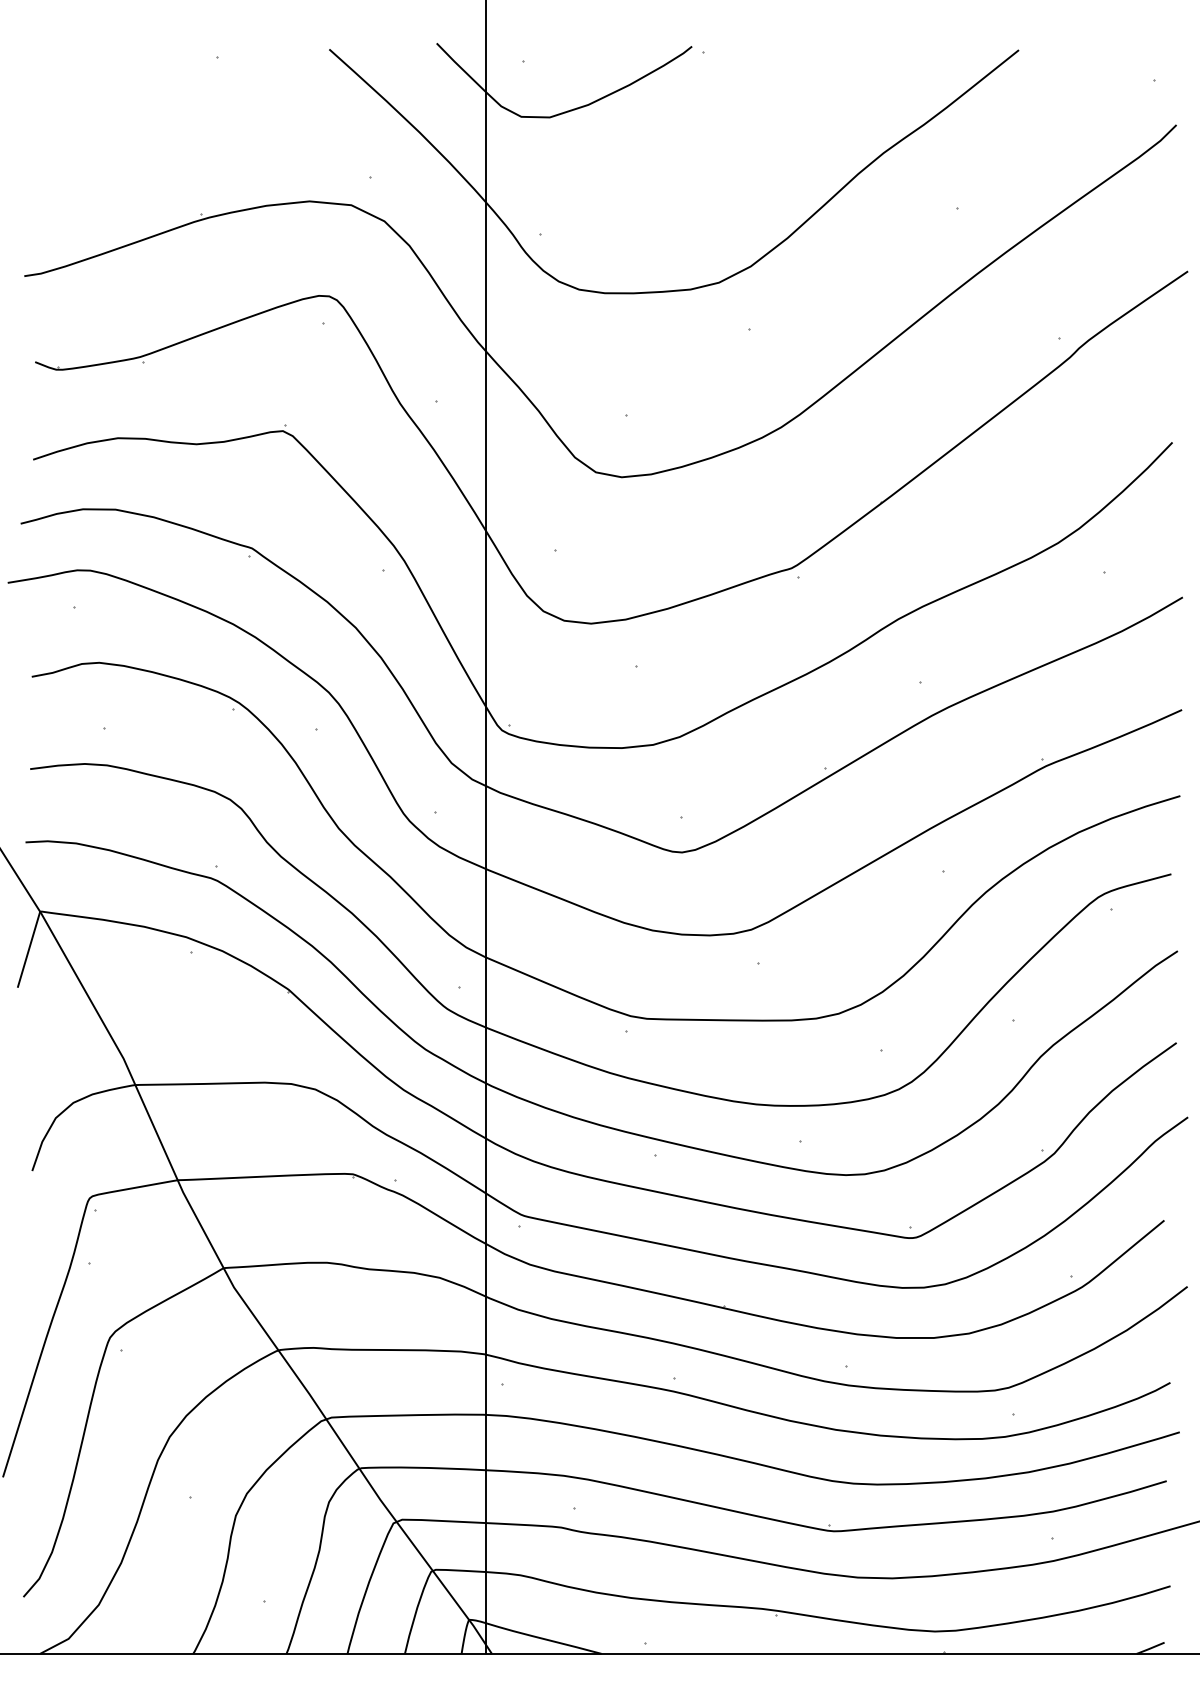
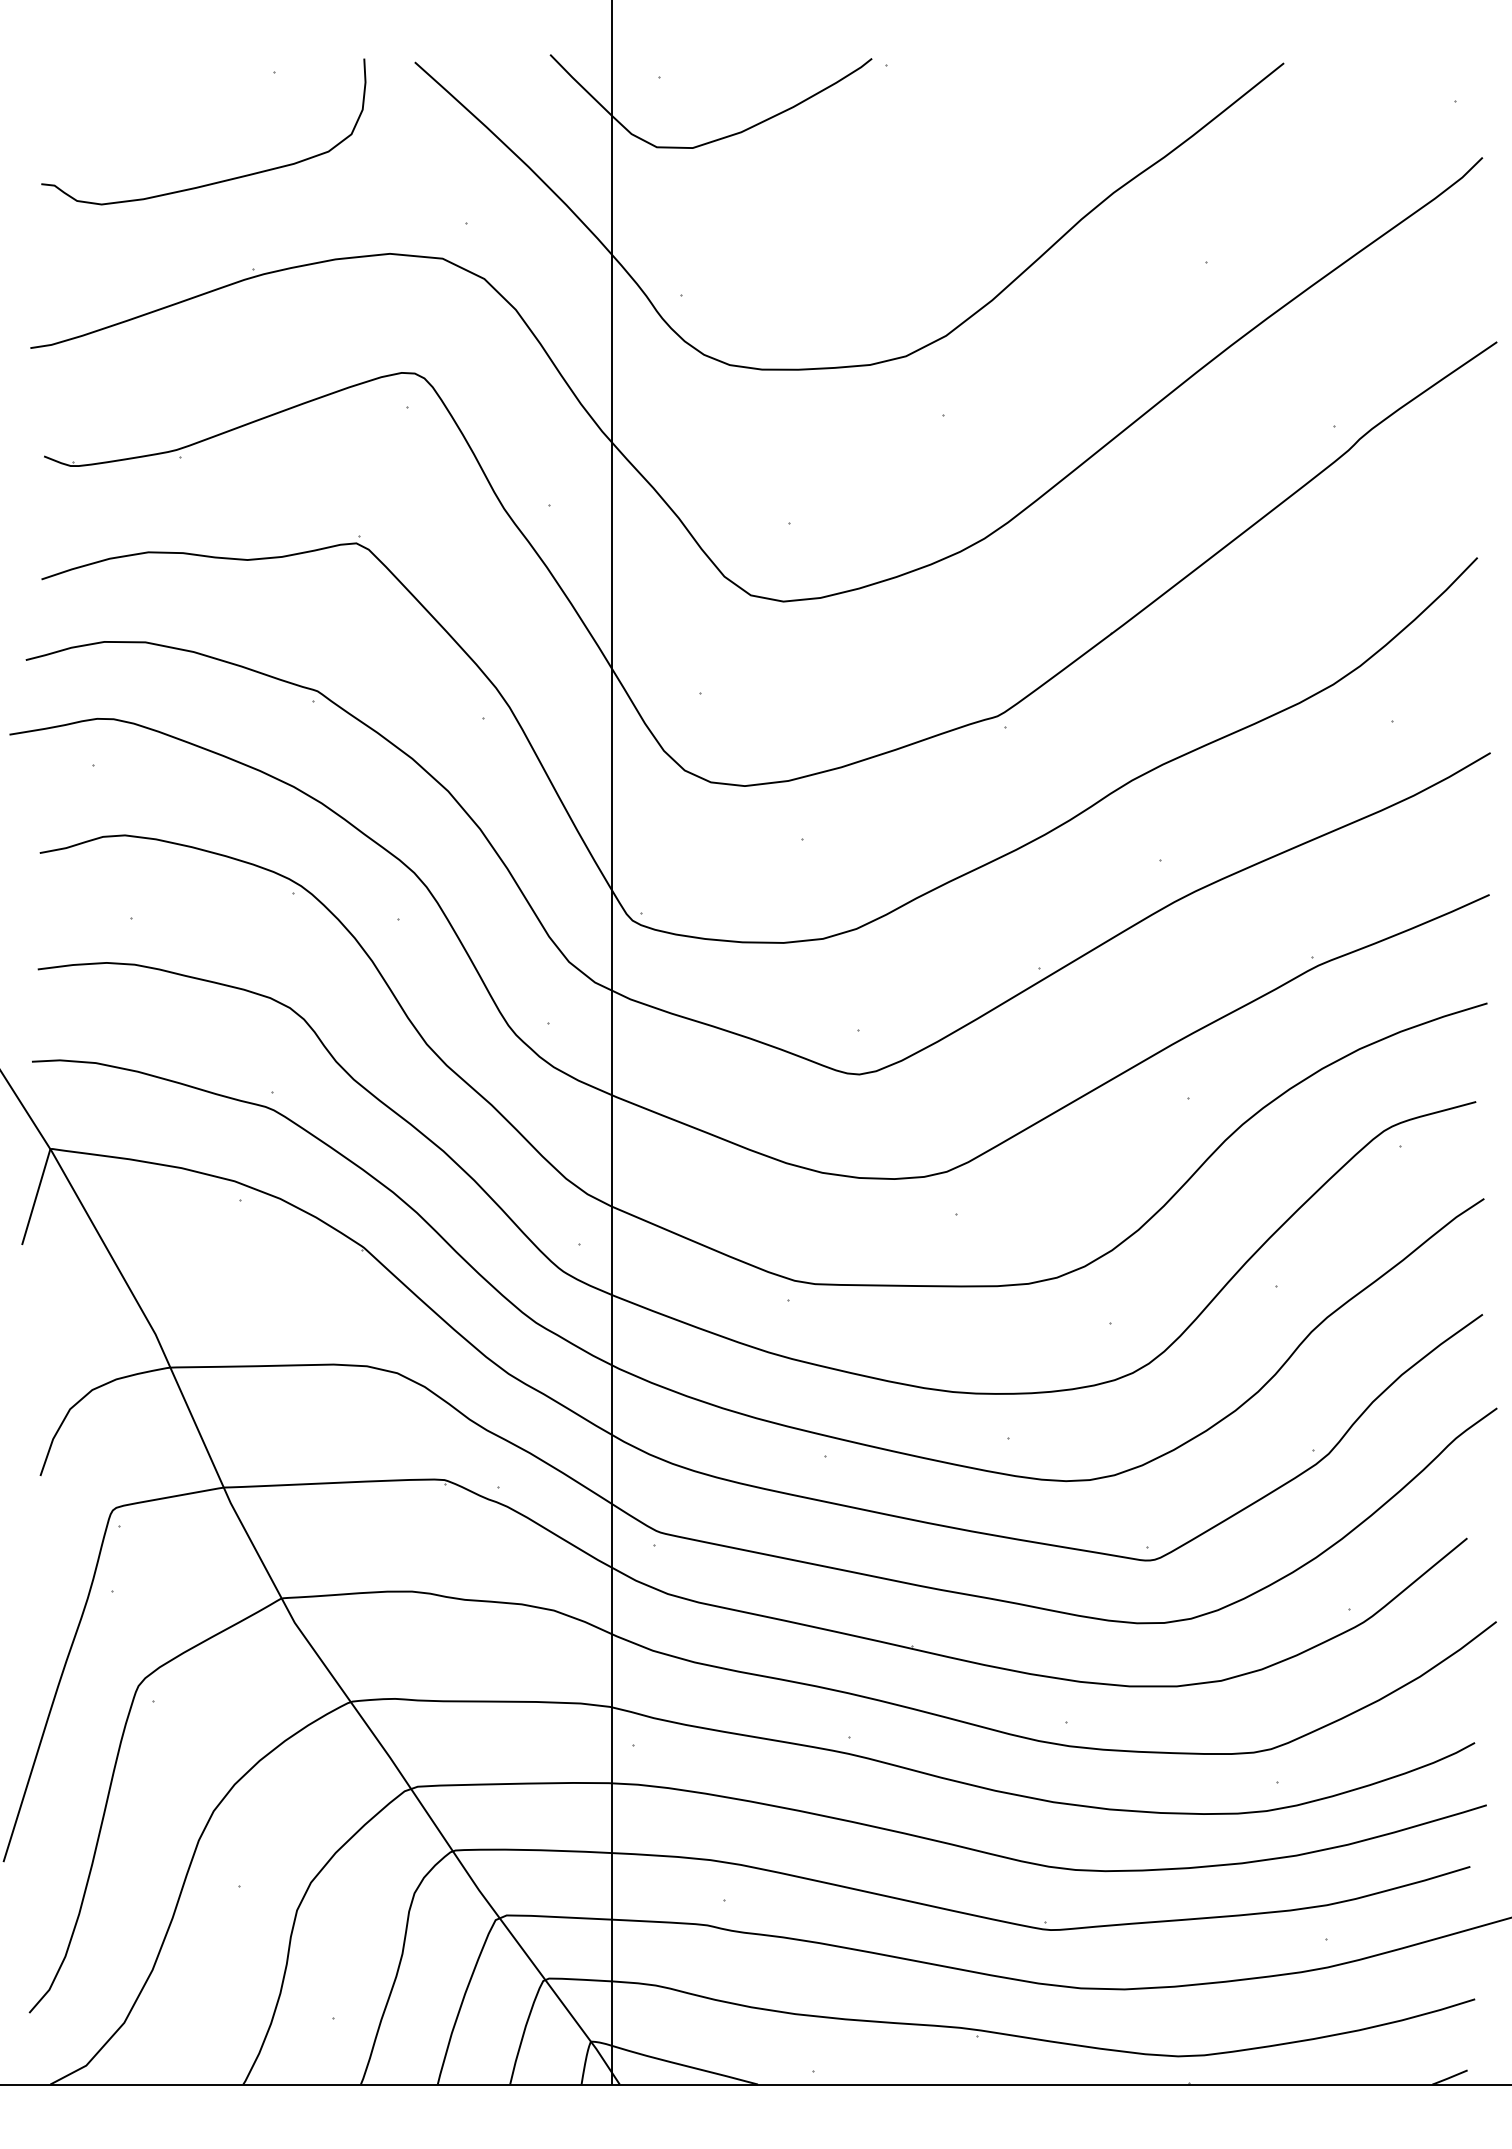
curve: (172, 143) -> (217, 181), added

